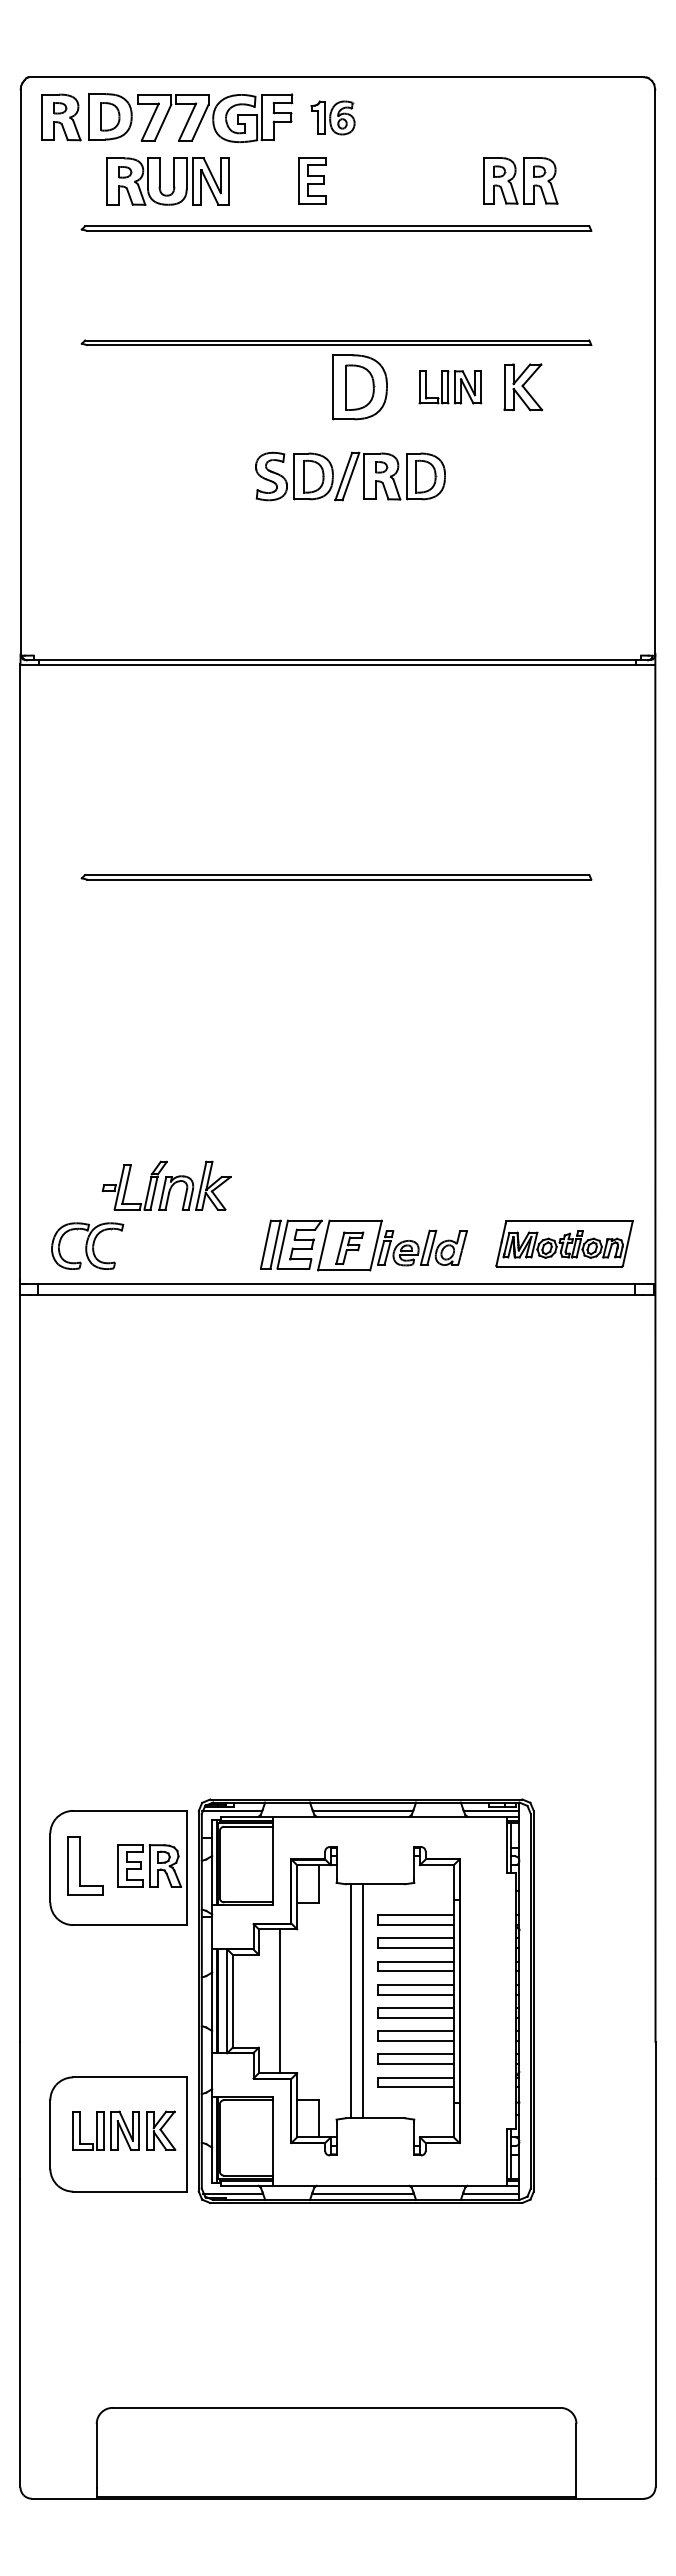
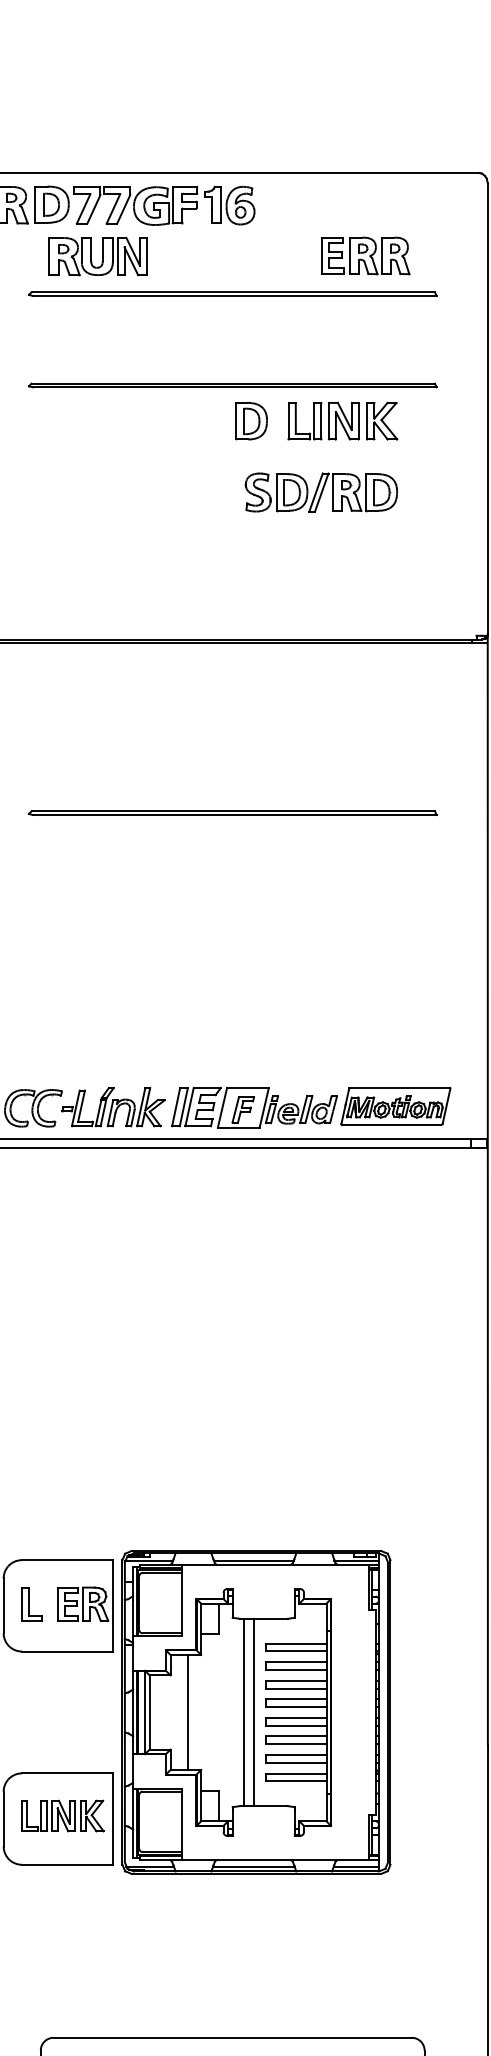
part: (332, 117) -> (229, 205), size x1.43
part: (312, 180) -> (332, 255), moved
part: (360, 387) -> (251, 421), size x0.71
part: (450, 387) -> (323, 421), size x1.43
part: (350, 476) -> (321, 492), moved
part: (166, 1185) -> (113, 1106), moved
part: (564, 1243) -> (395, 1106), moved
part: (85, 1865) -> (31, 1603), size x0.71

